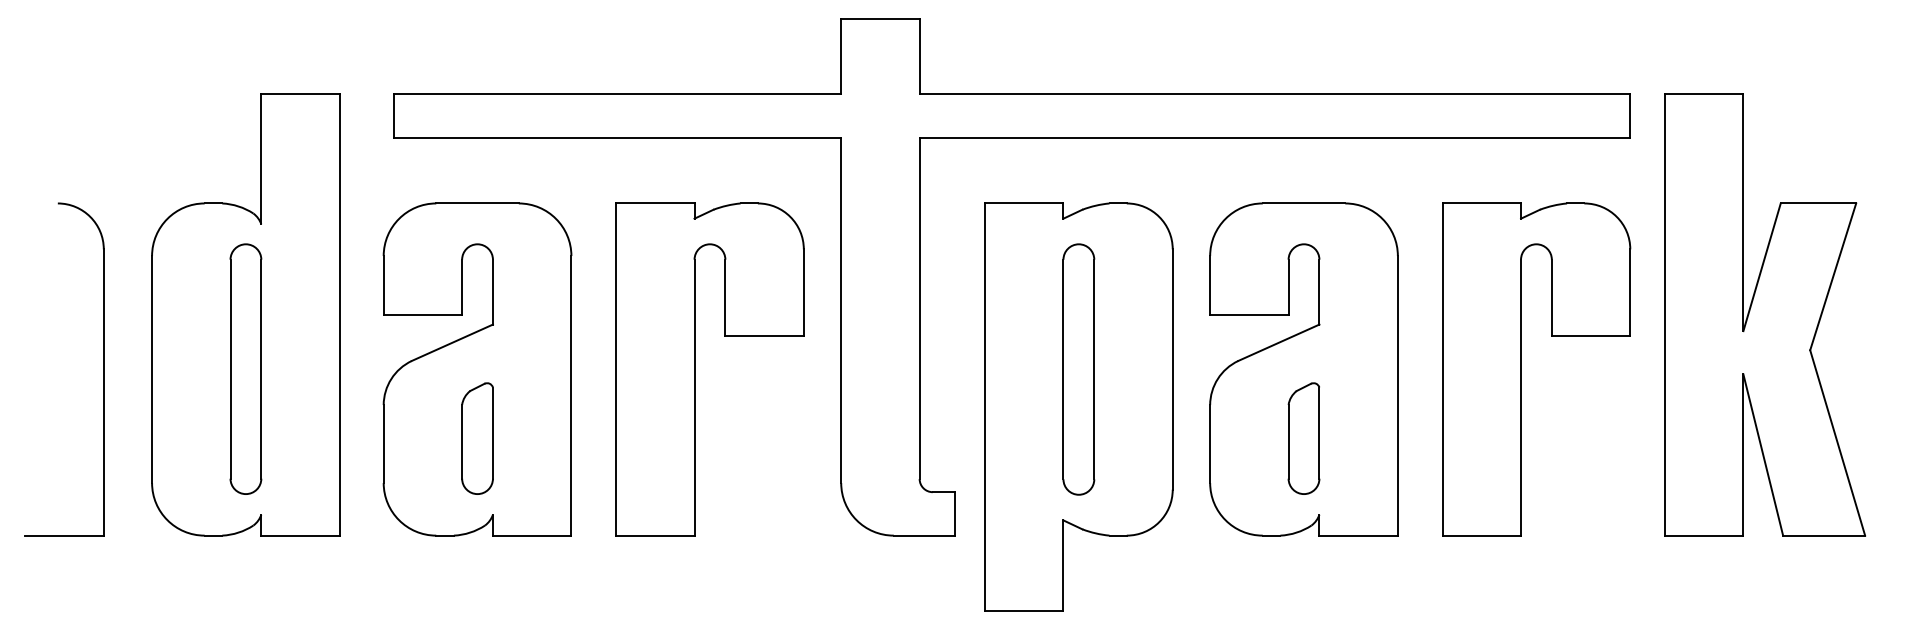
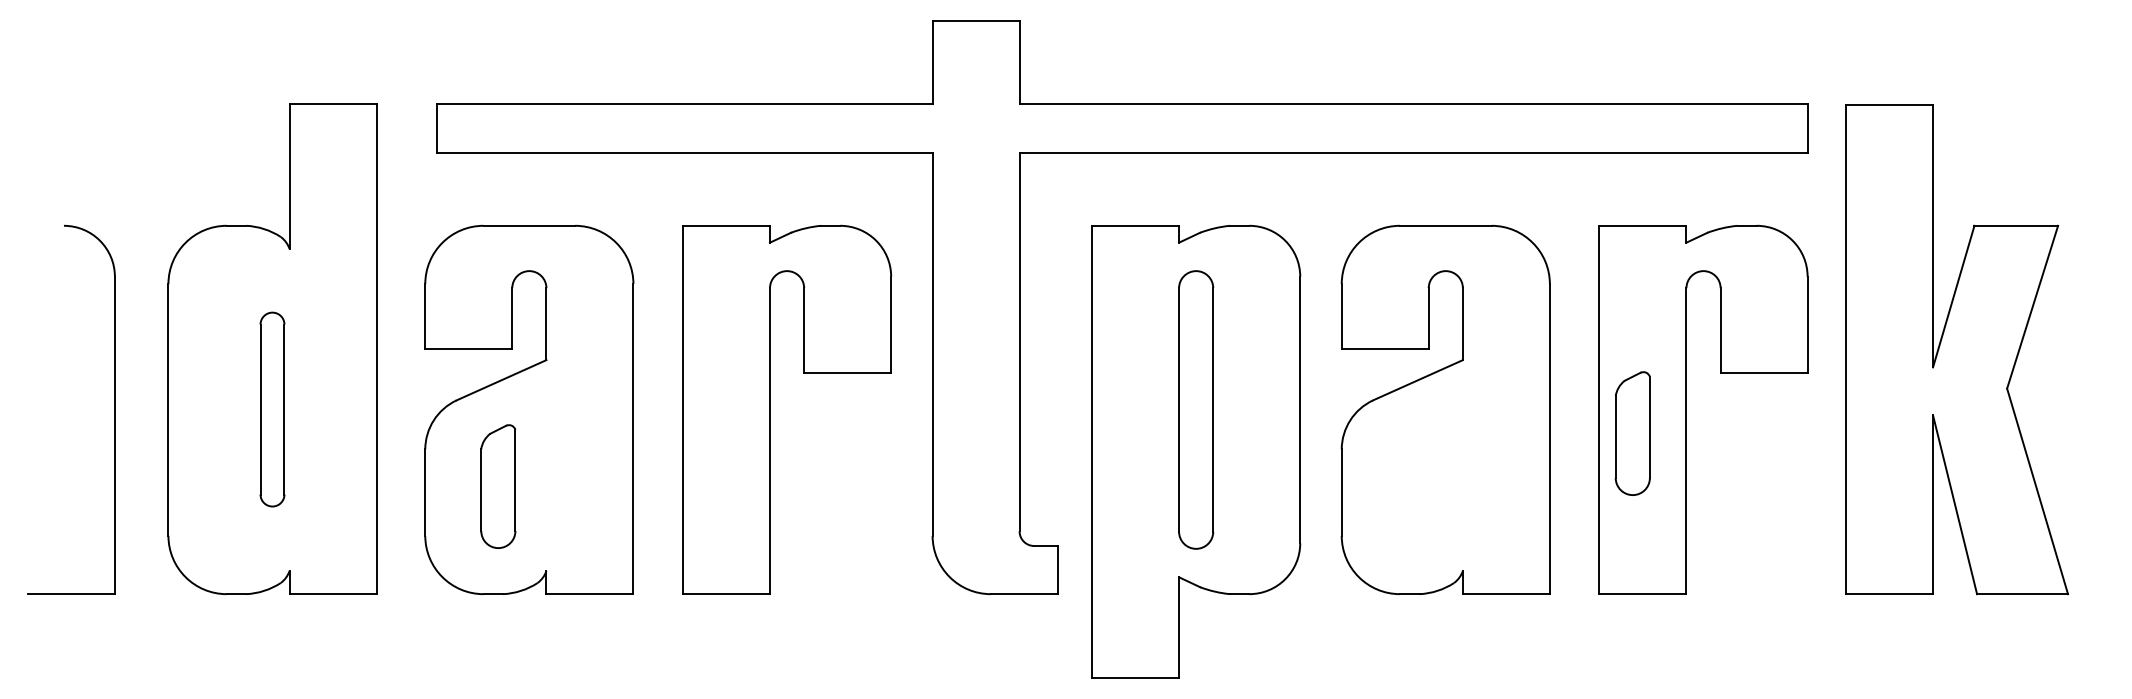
part: (245, 369) -> (272, 409), size x0.7
part: (477, 438) -> (498, 486), moved
part: (1303, 438) -> (1632, 433), moved

